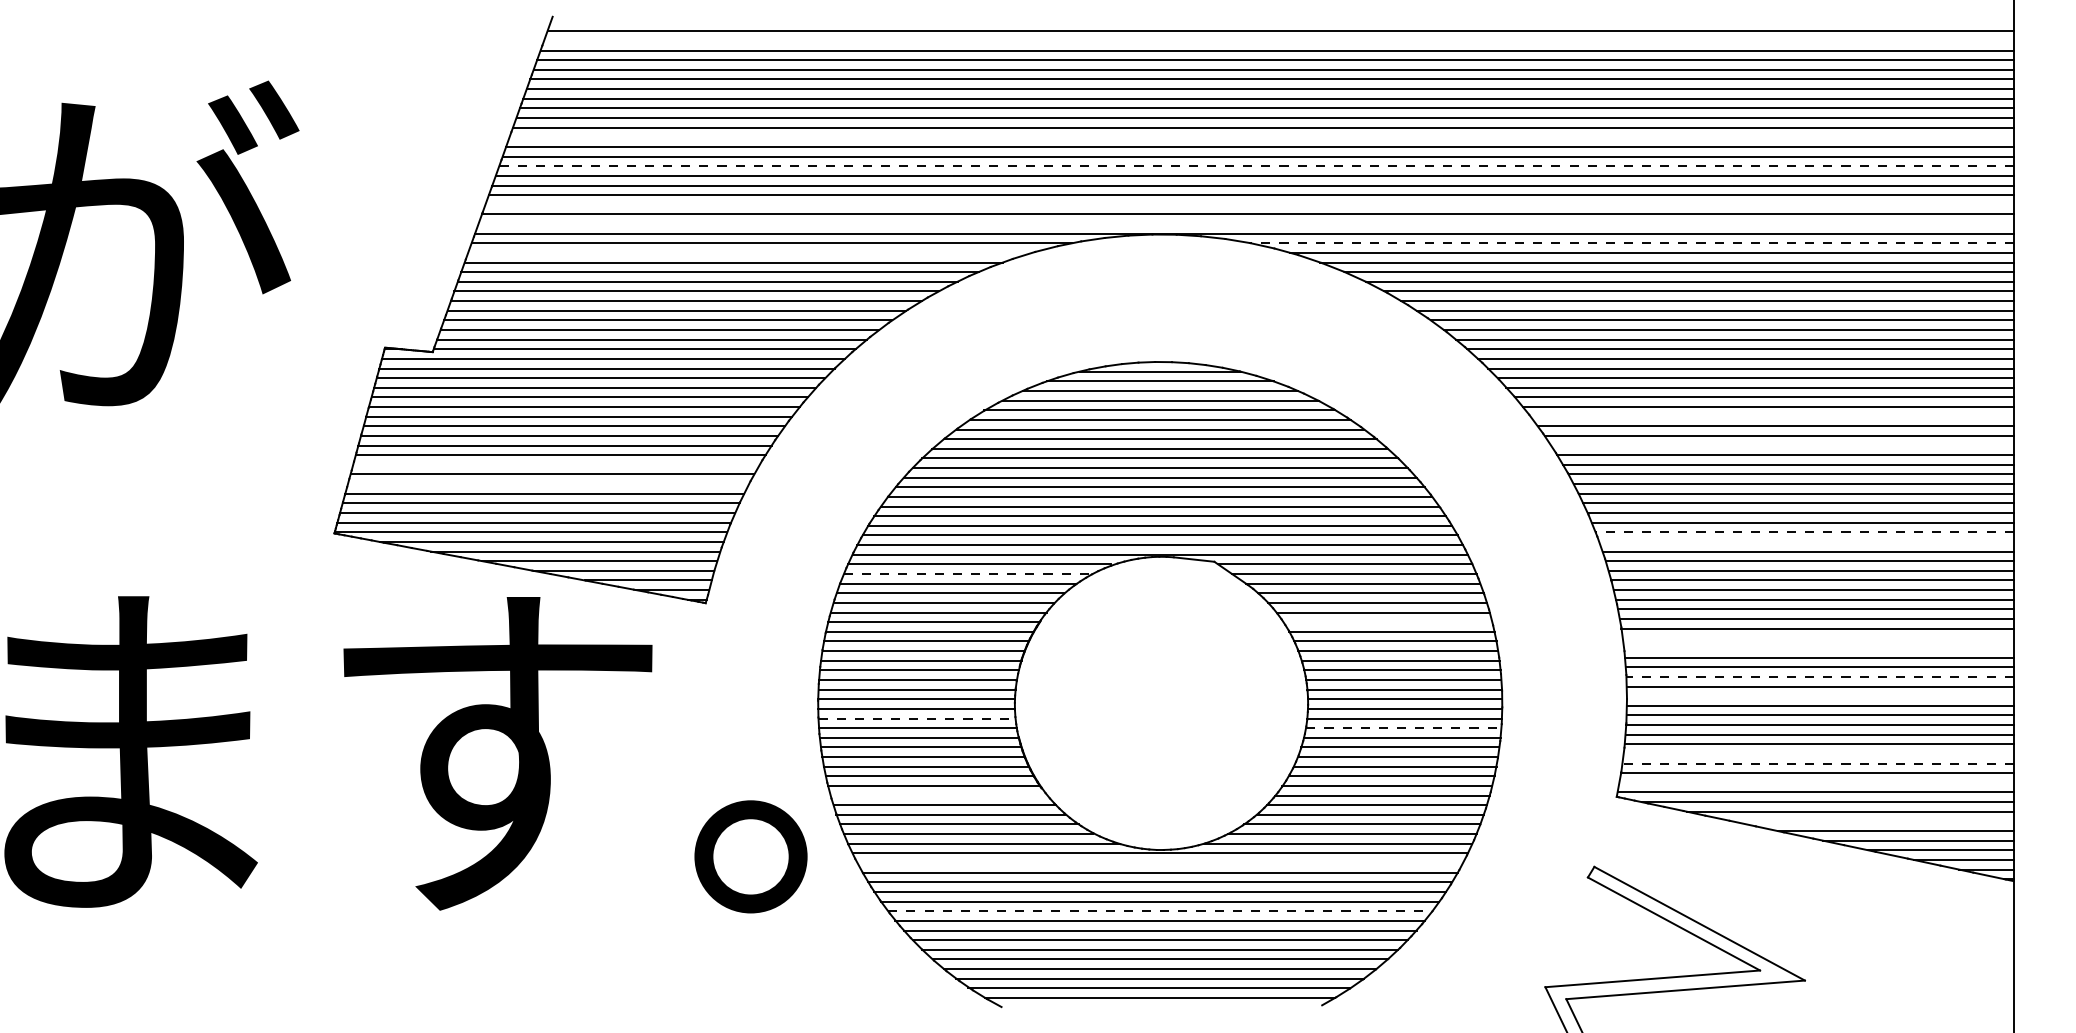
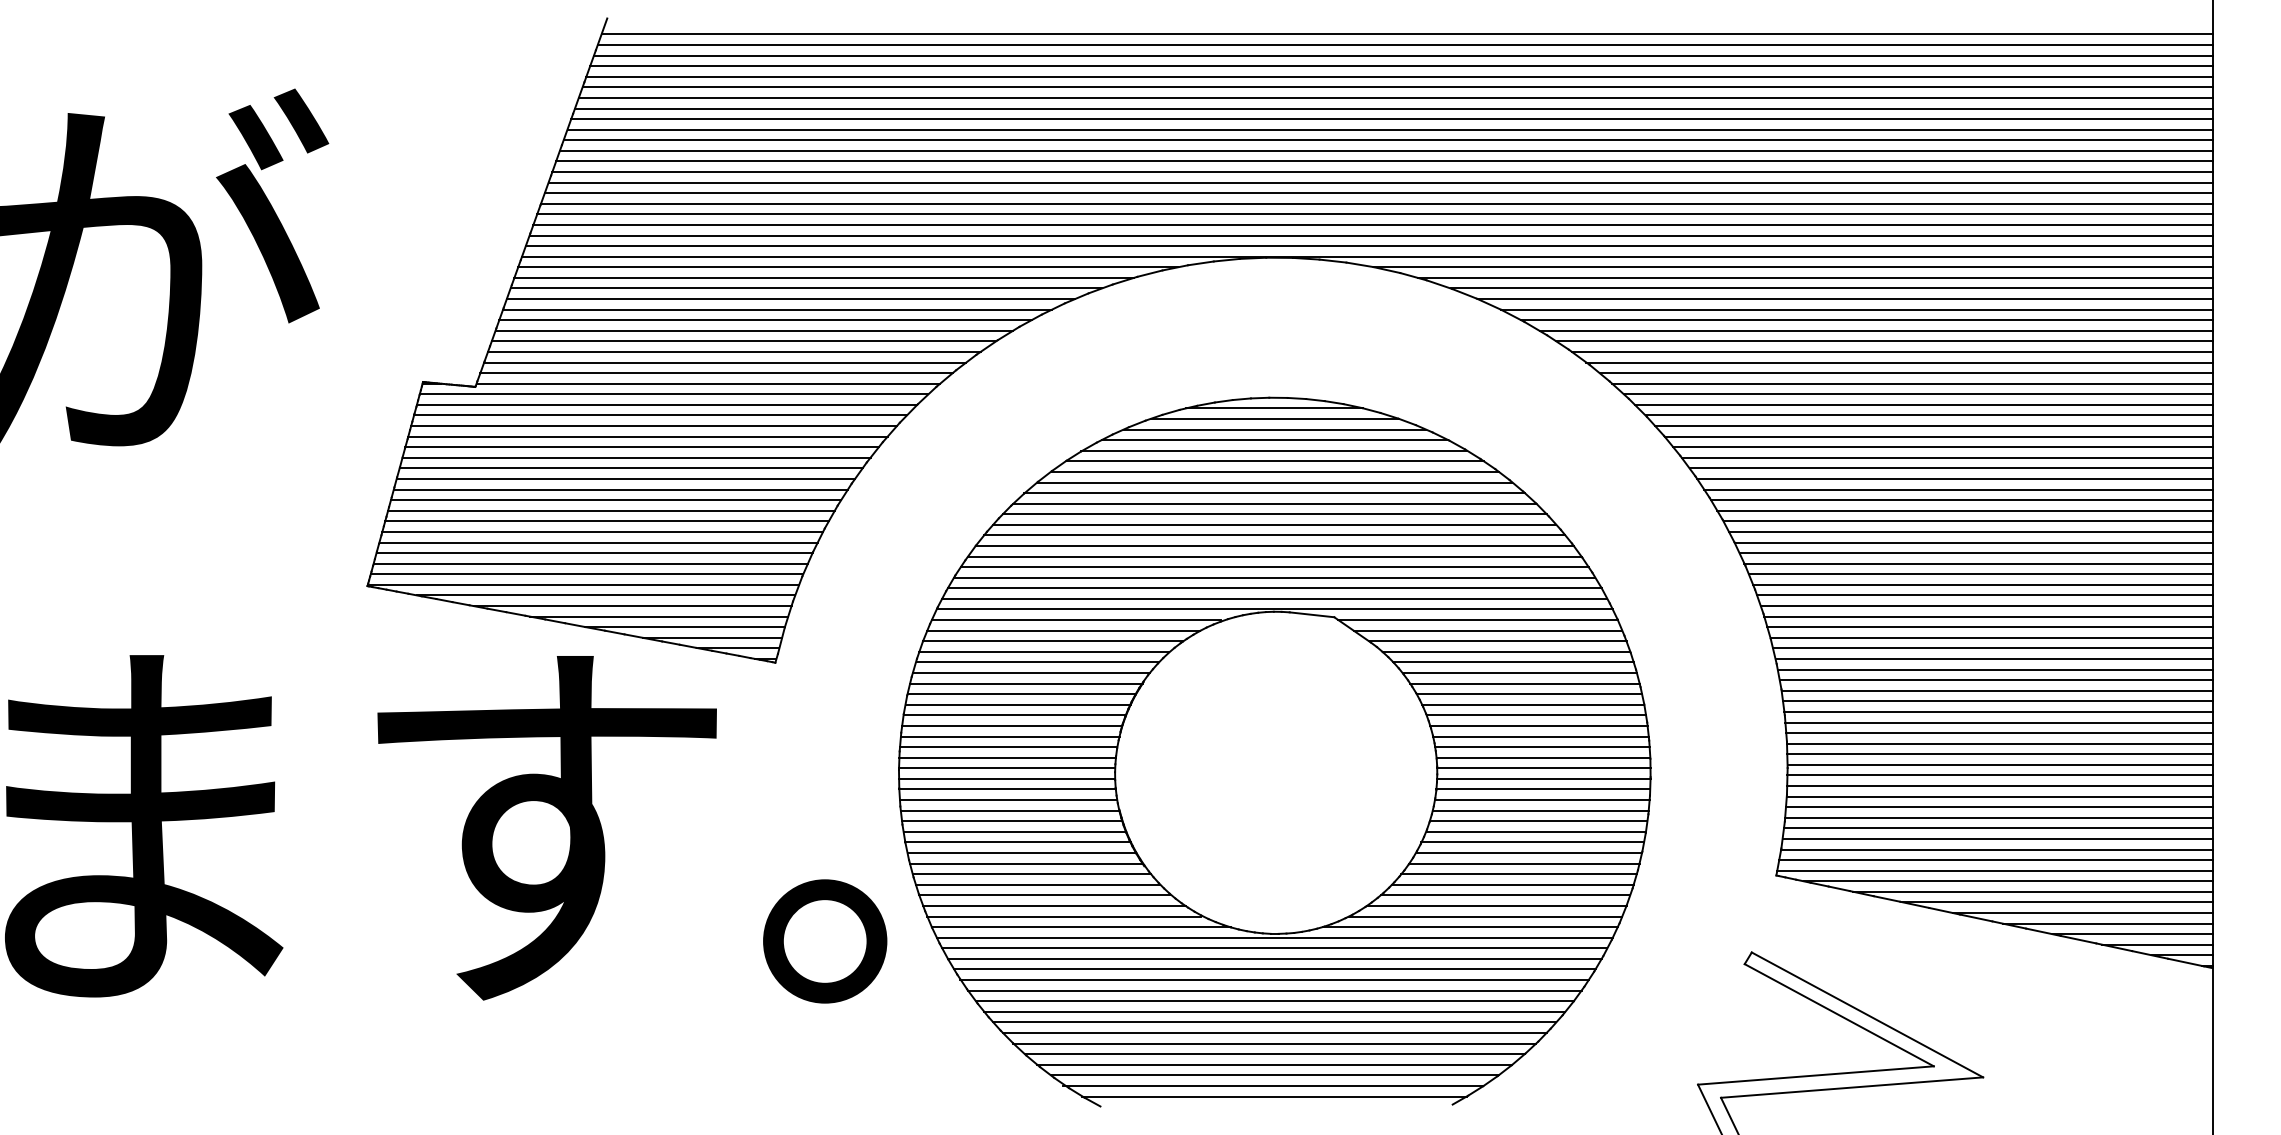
line: (1278, 40) -> (1404, 44), added
line: (1261, 137) -> (1386, 151), added
line: (1255, 166) -> (1379, 182), dashed -> solid
line: (1249, 204) -> (1372, 224), added
line: (1245, 224) -> (1368, 246), added
line: (1631, 243) -> (1792, 267), dashed -> solid
line: (750, 252) -> (824, 277), added
line: (1771, 416) -> (1946, 457), added
line: (1782, 445) -> (1958, 489), added
line: (556, 464) -> (611, 510), added
line: (548, 484) -> (602, 532), added
line: (1804, 532) -> (1982, 585), dashed -> solid
line: (1806, 541) -> (1984, 594), added
line: (968, 574) -> (1064, 631), dashed -> solid
line: (1387, 622) -> (1524, 683), added
line: (1817, 638) -> (1996, 701), added
line: (1818, 647) -> (1998, 711), added
line: (1820, 676) -> (2000, 743), dashed -> solid
line: (1819, 696) -> (1999, 765), added
line: (917, 718) -> (1008, 789), dashed -> solid
line: (1403, 728) -> (1542, 800), dashed -> solid
line: (1818, 753) -> (1998, 827), added
line: (1818, 763) -> (1998, 838), dashed -> solid
line: (1816, 782) -> (1995, 859), added
line: (938, 795) -> (1031, 874), added
line: (1872, 821) -> (2057, 902), added
line: (1159, 863) -> (1273, 948), added
line: (1160, 911) -> (1275, 1001), dashed -> solid

